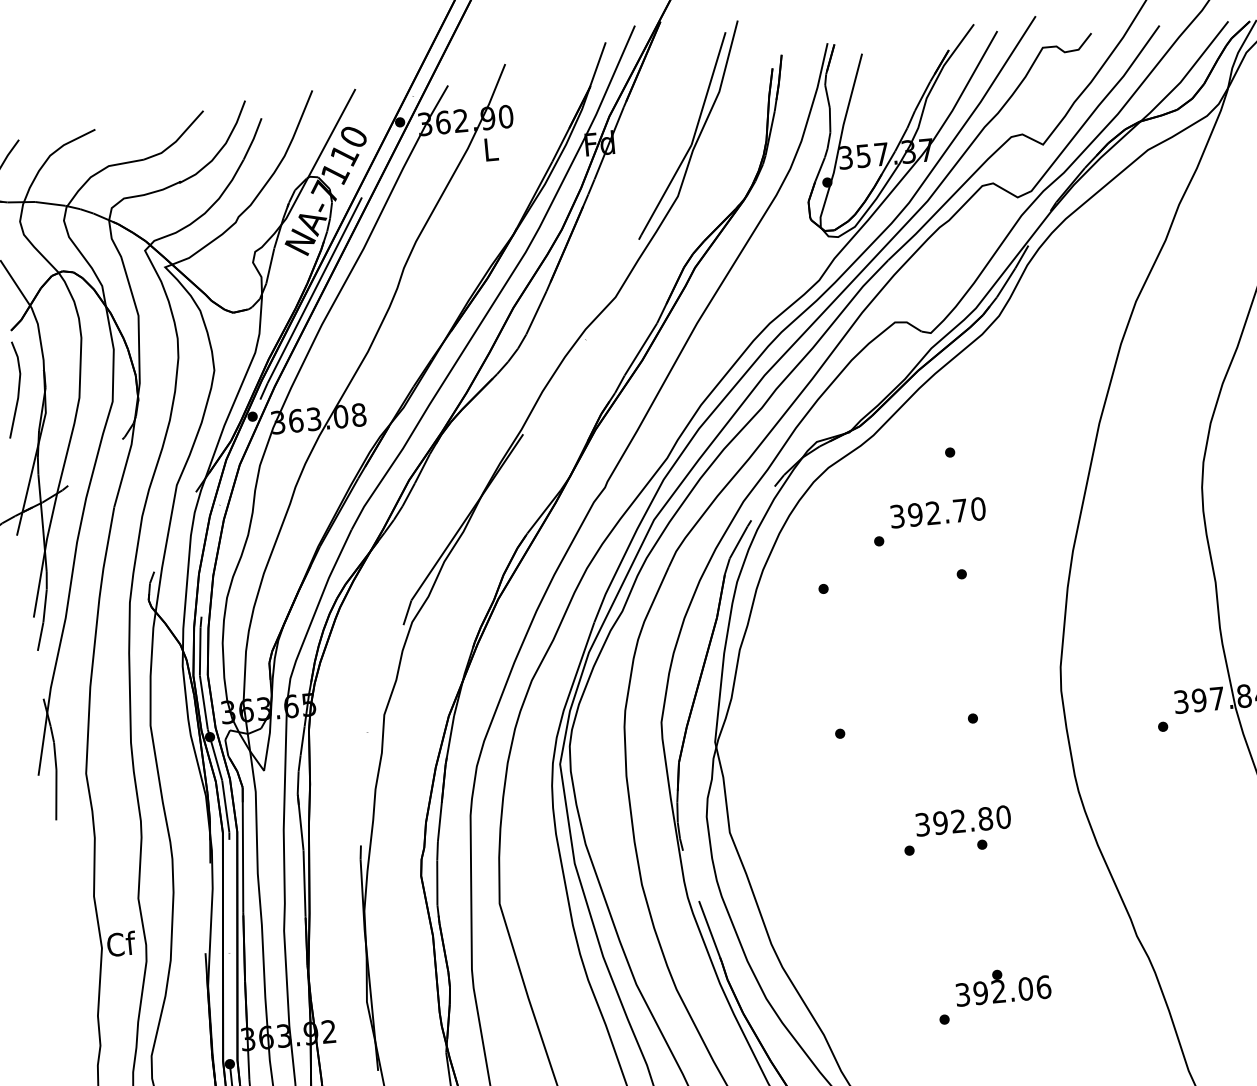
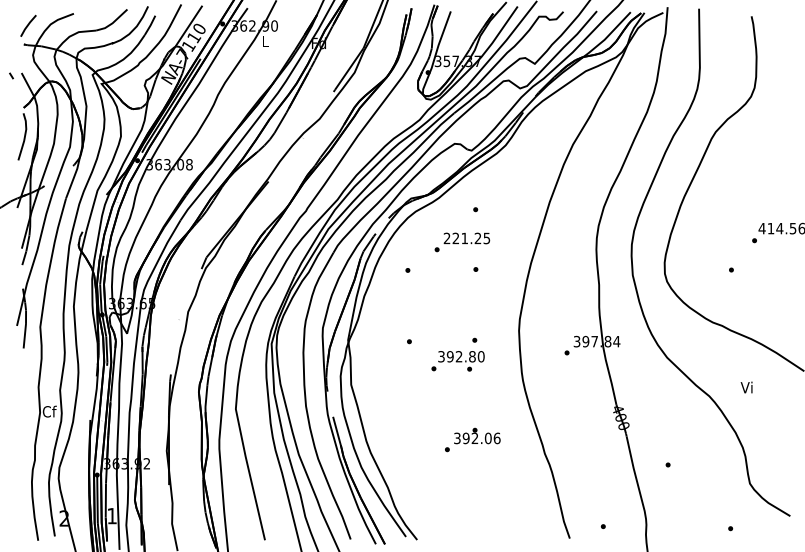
text: (936, 512) -> (466, 238), 392.70 -> 221.25
text: (956, 831) -> (457, 361), moved
text: (993, 994) -> (472, 439), moved

